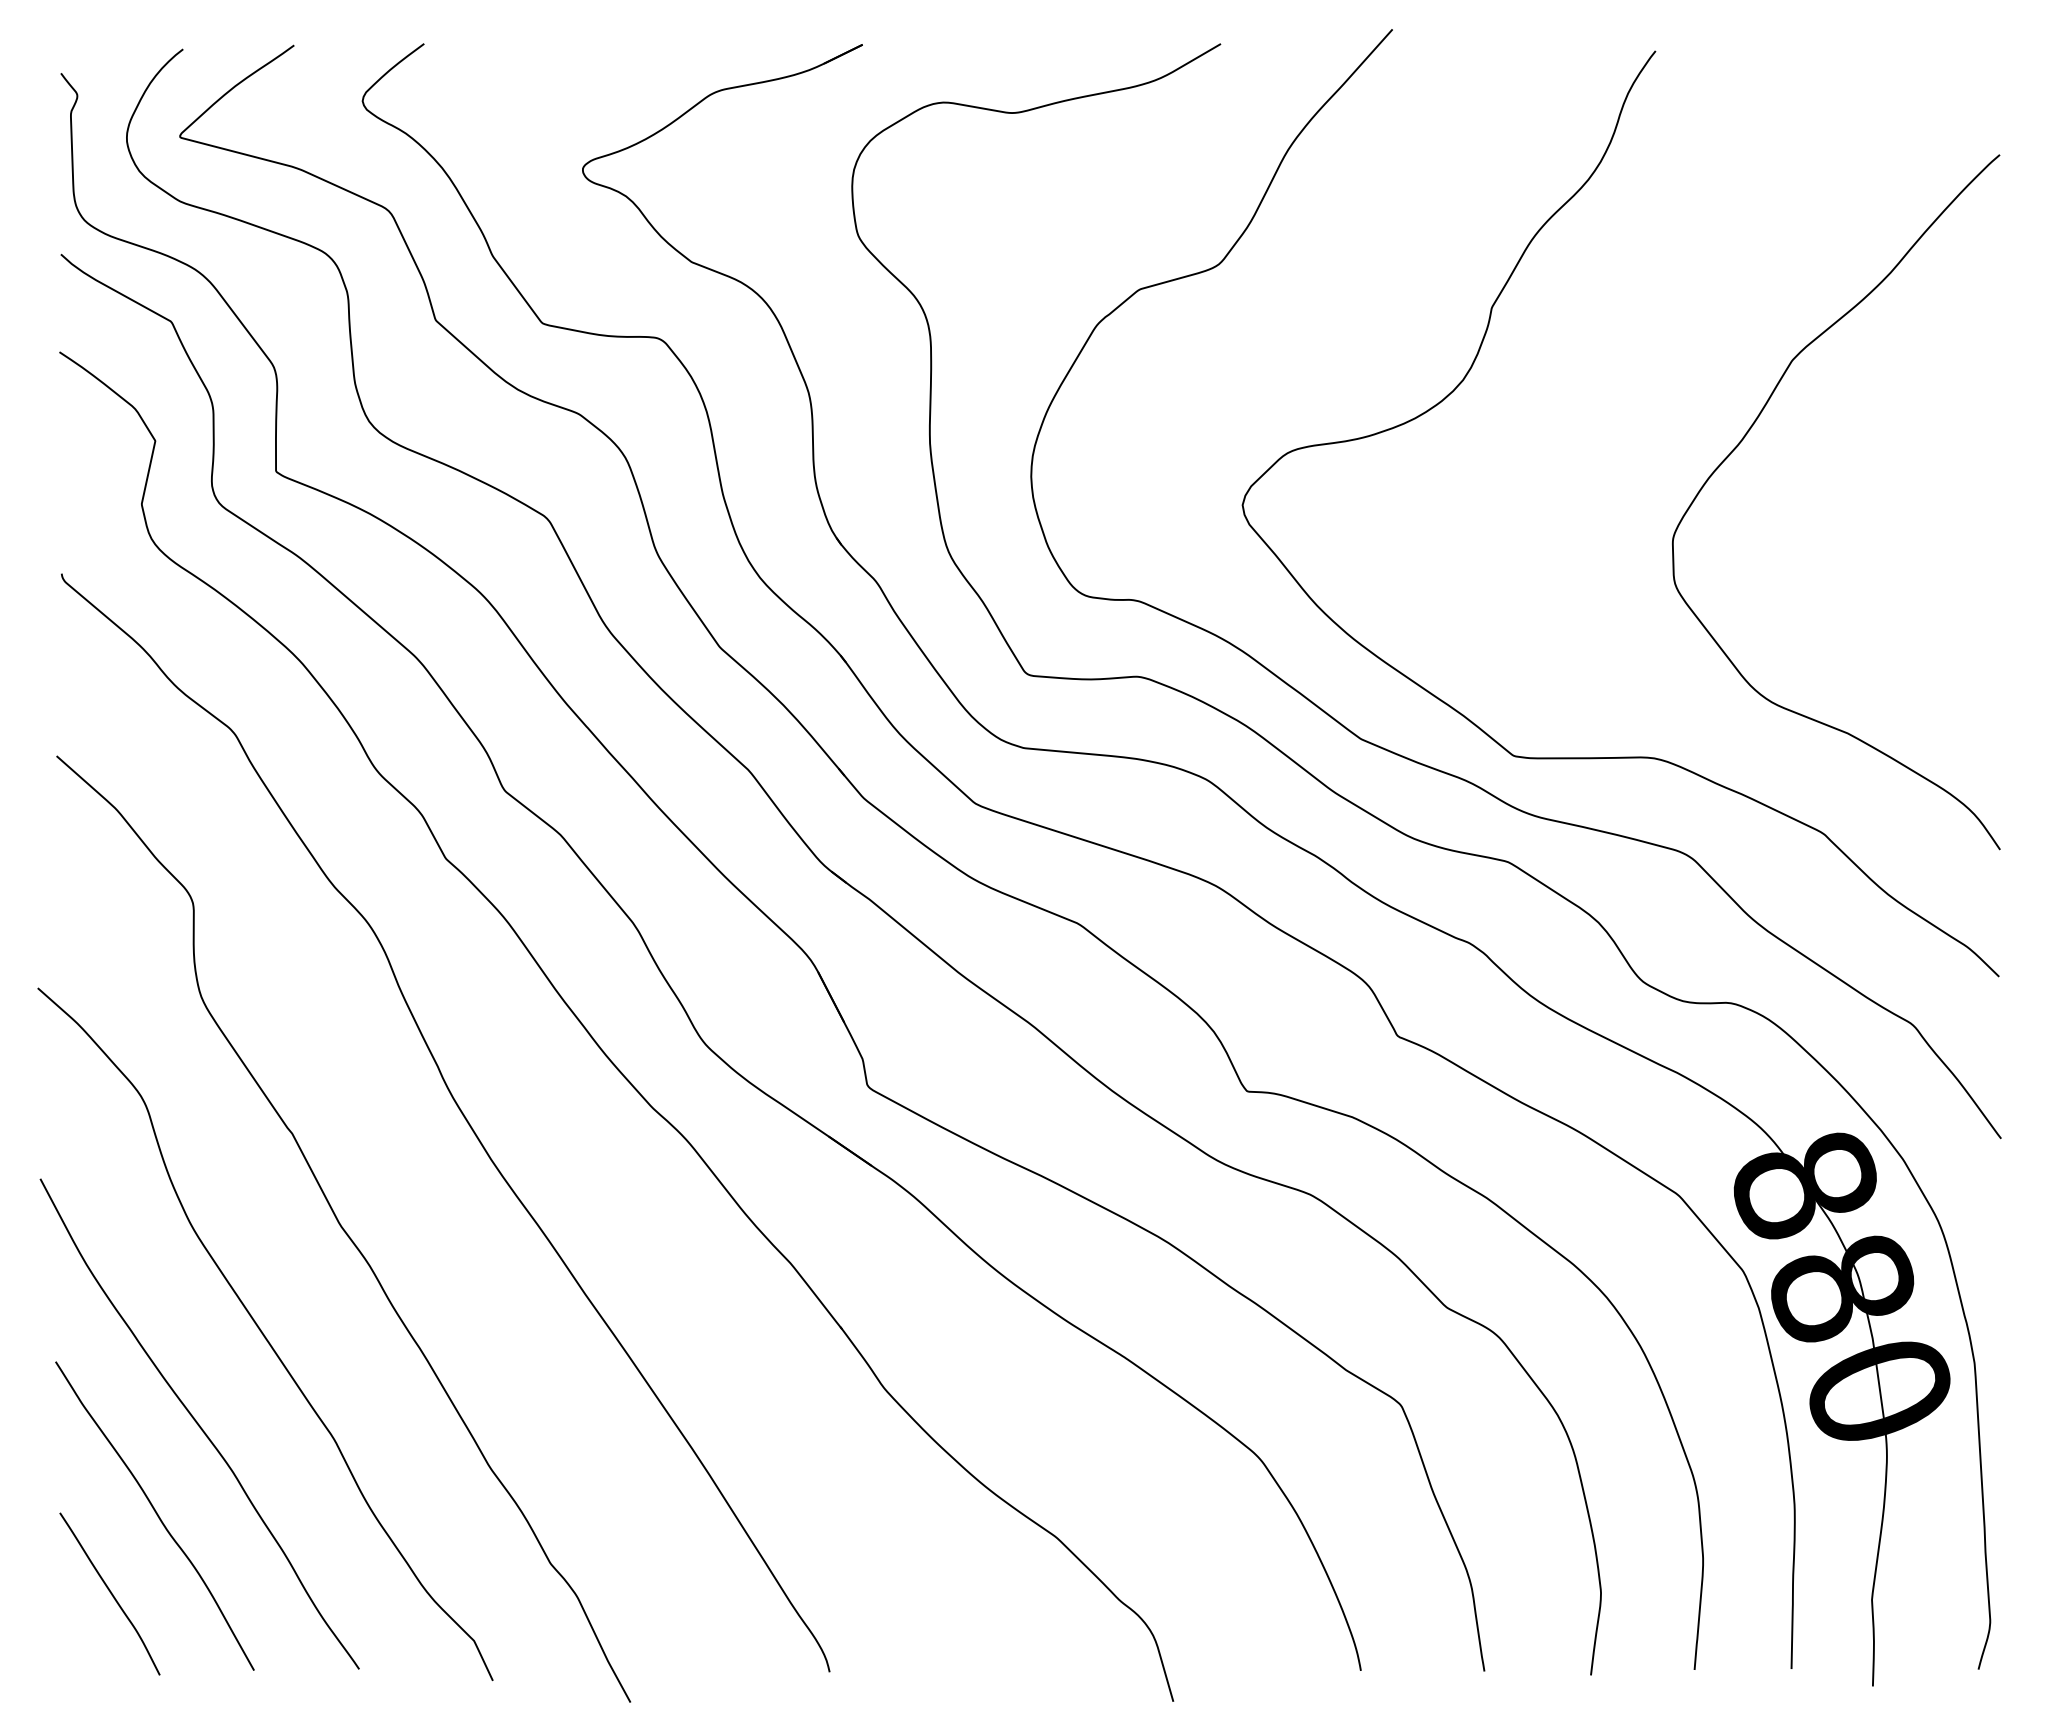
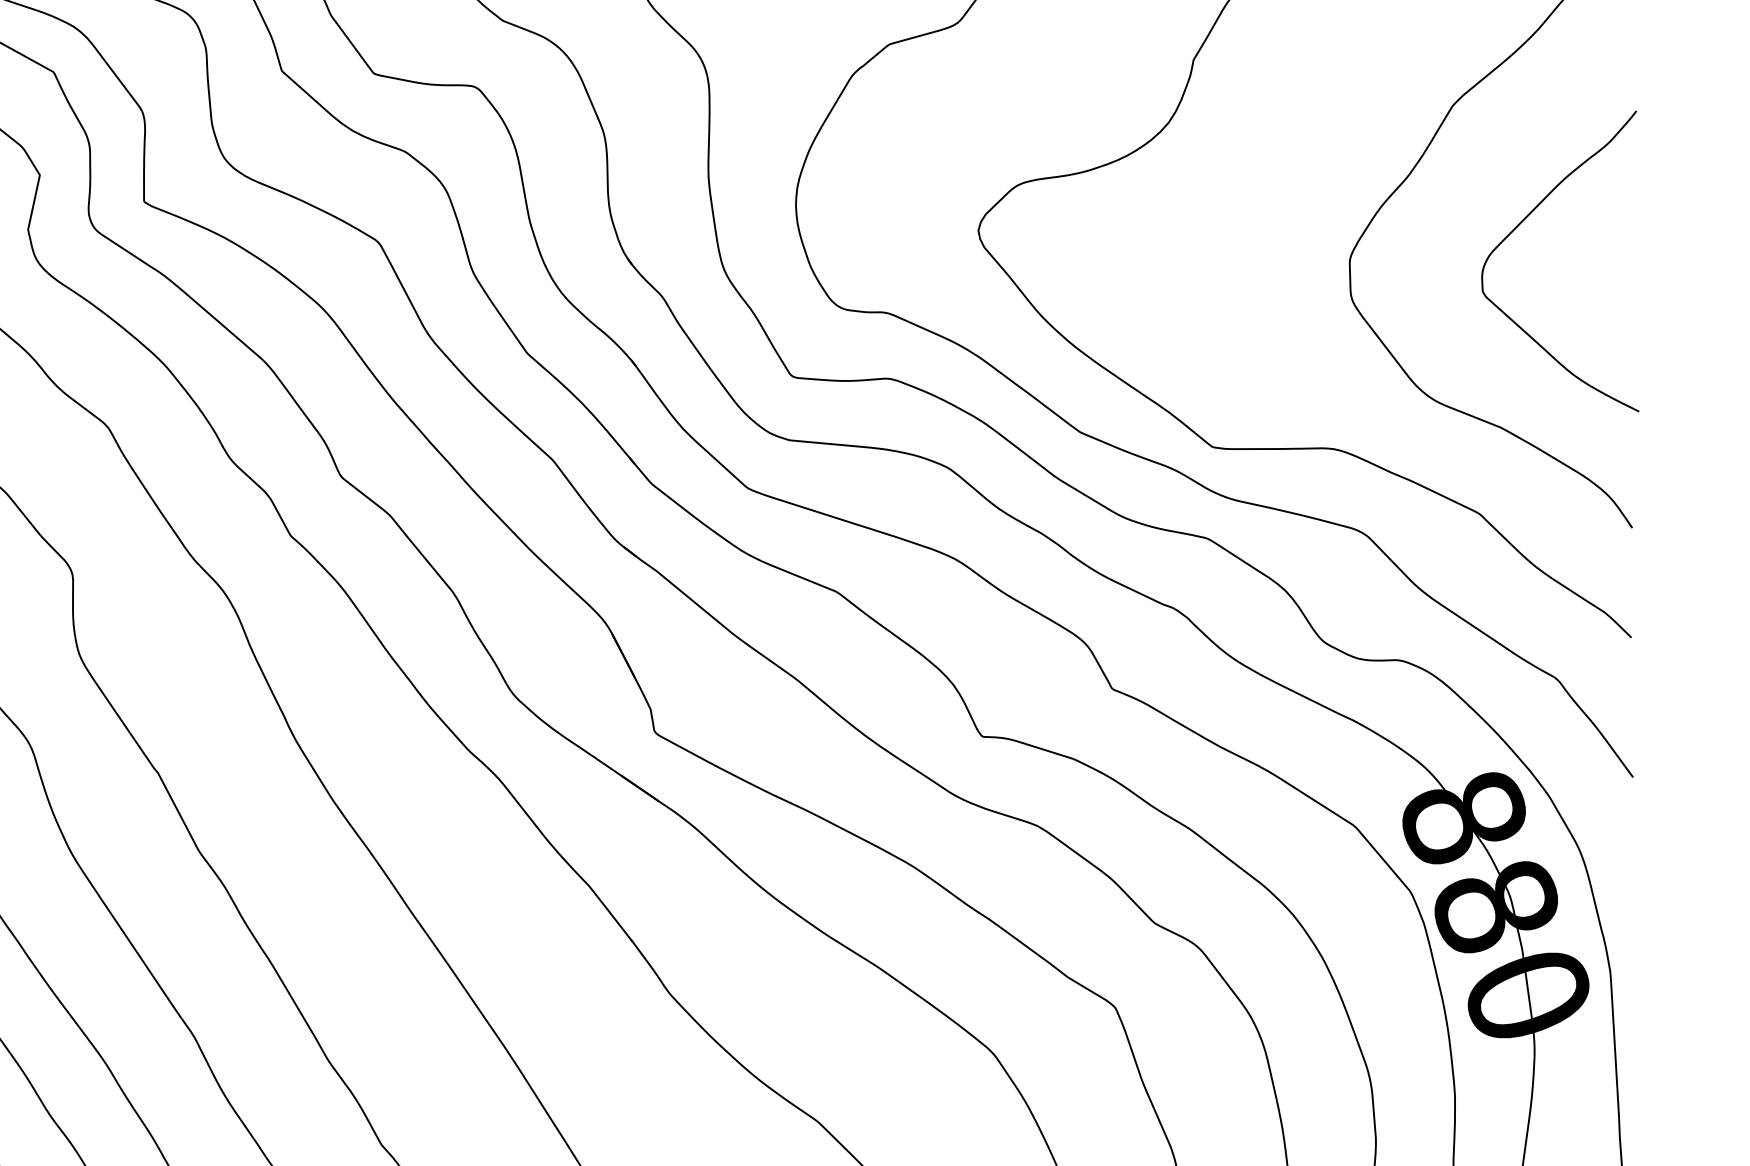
curve: (1872, 496) -> (1522, 223), added

